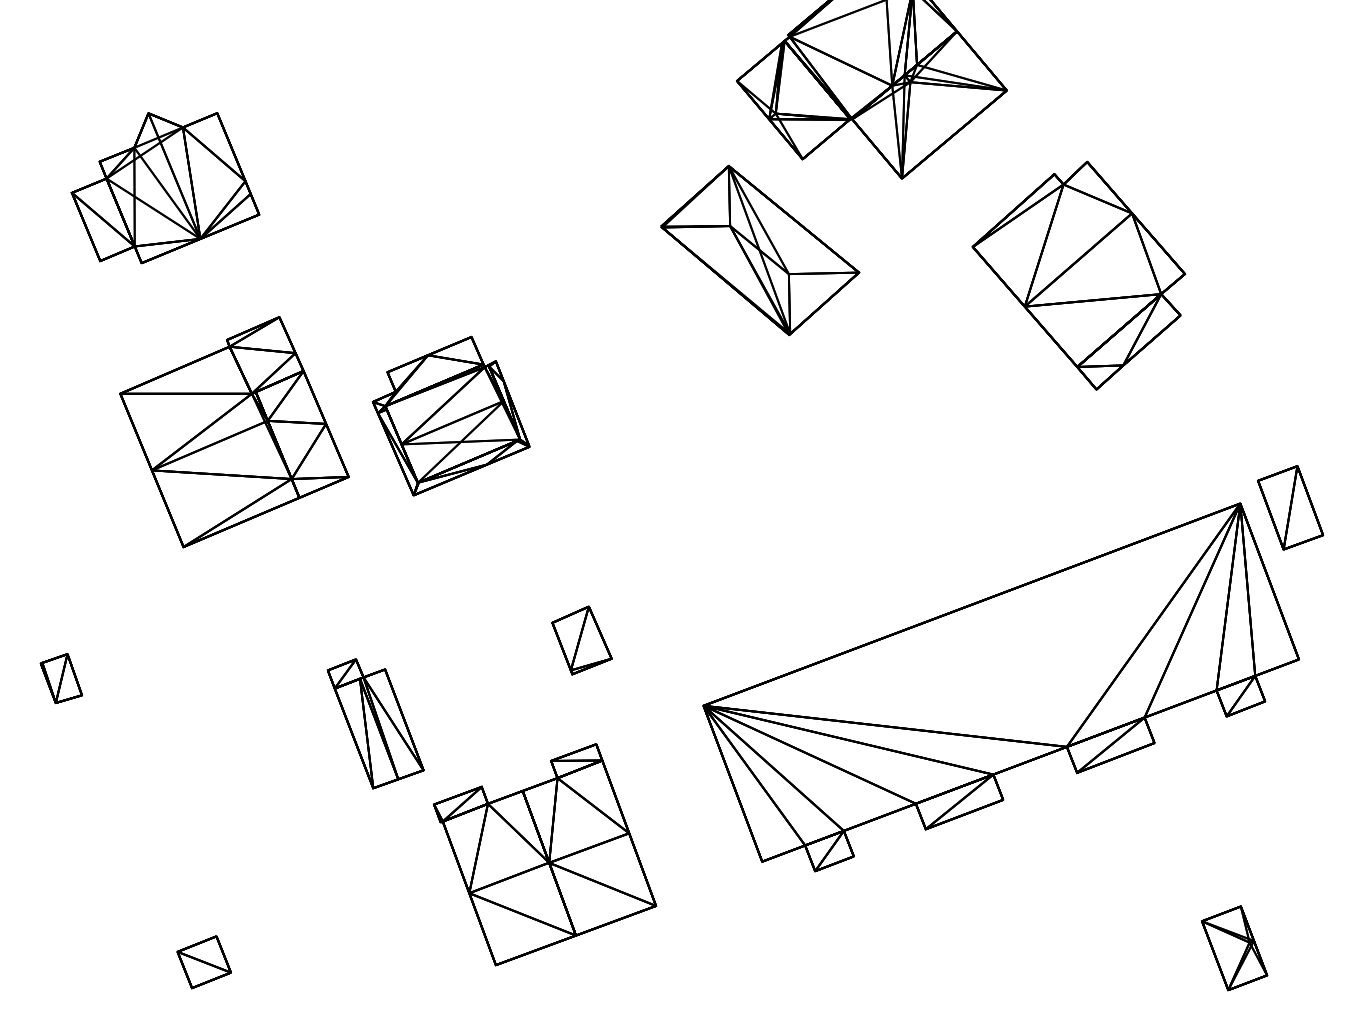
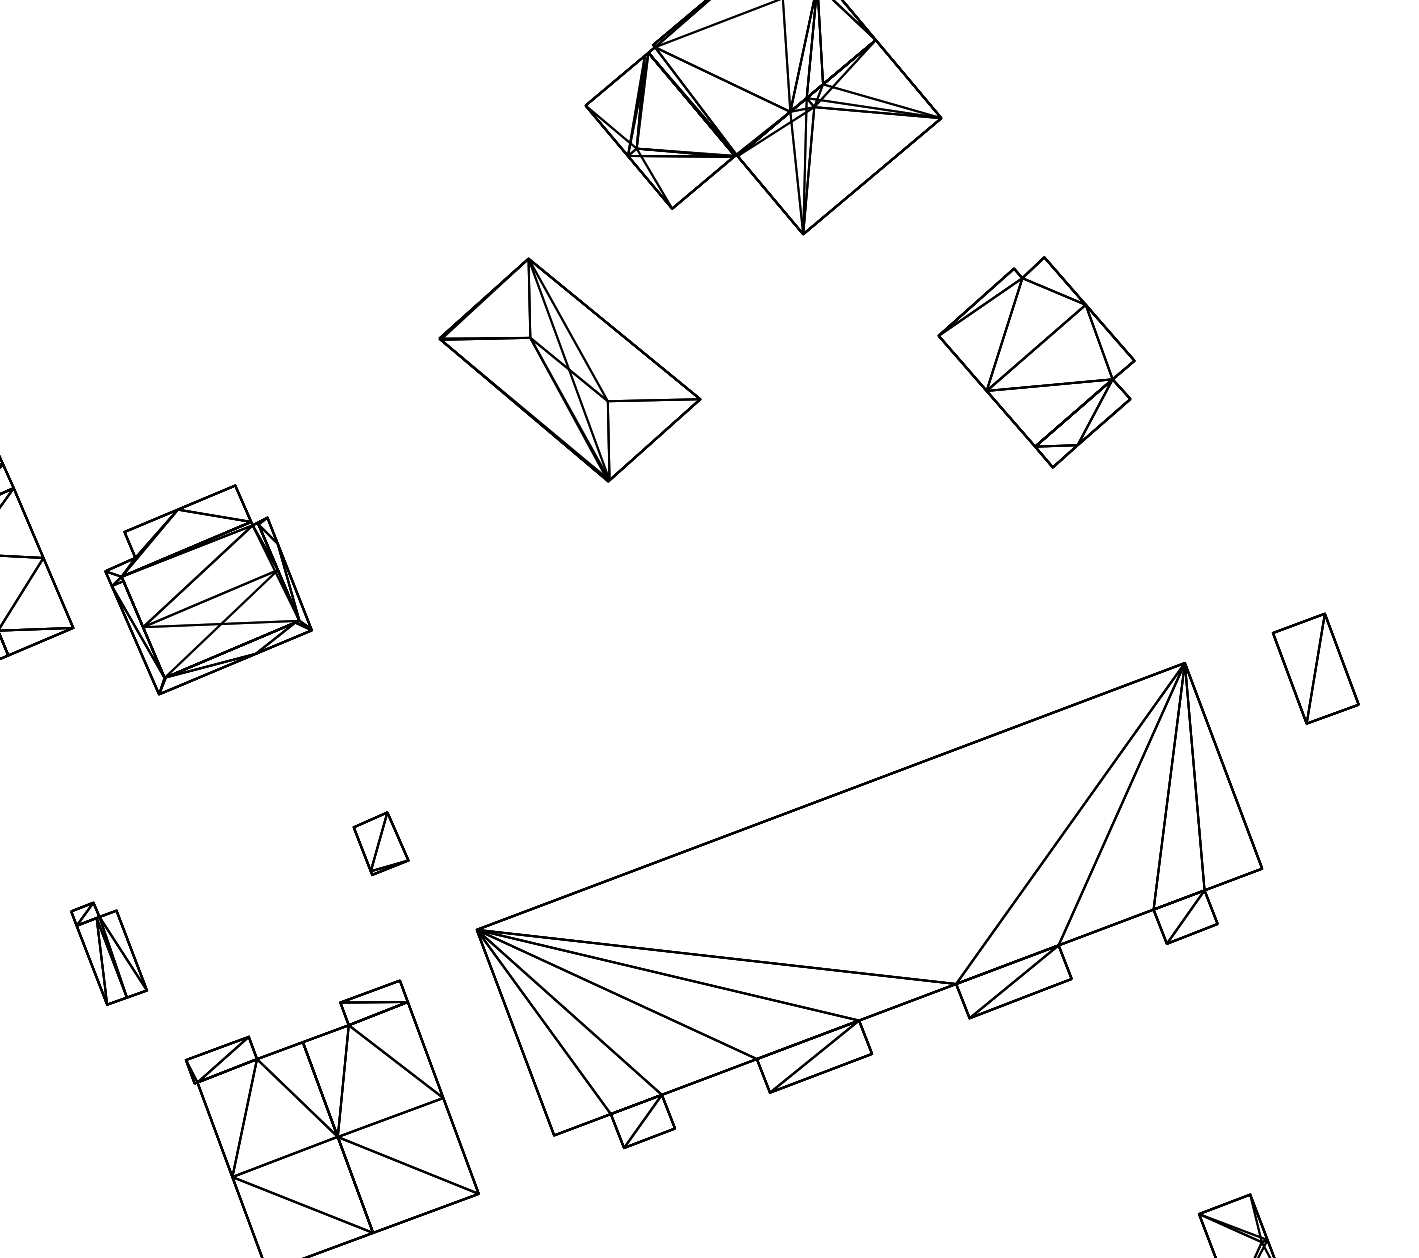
part: (760, 250) -> (570, 370), moved
part: (1078, 275) -> (1036, 362), size x0.7
part: (450, 415) -> (207, 589), moved
part: (581, 640) -> (380, 843), size x0.7
part: (1000, 687) -> (868, 905), moved
part: (375, 723) -> (108, 953), size x0.6

